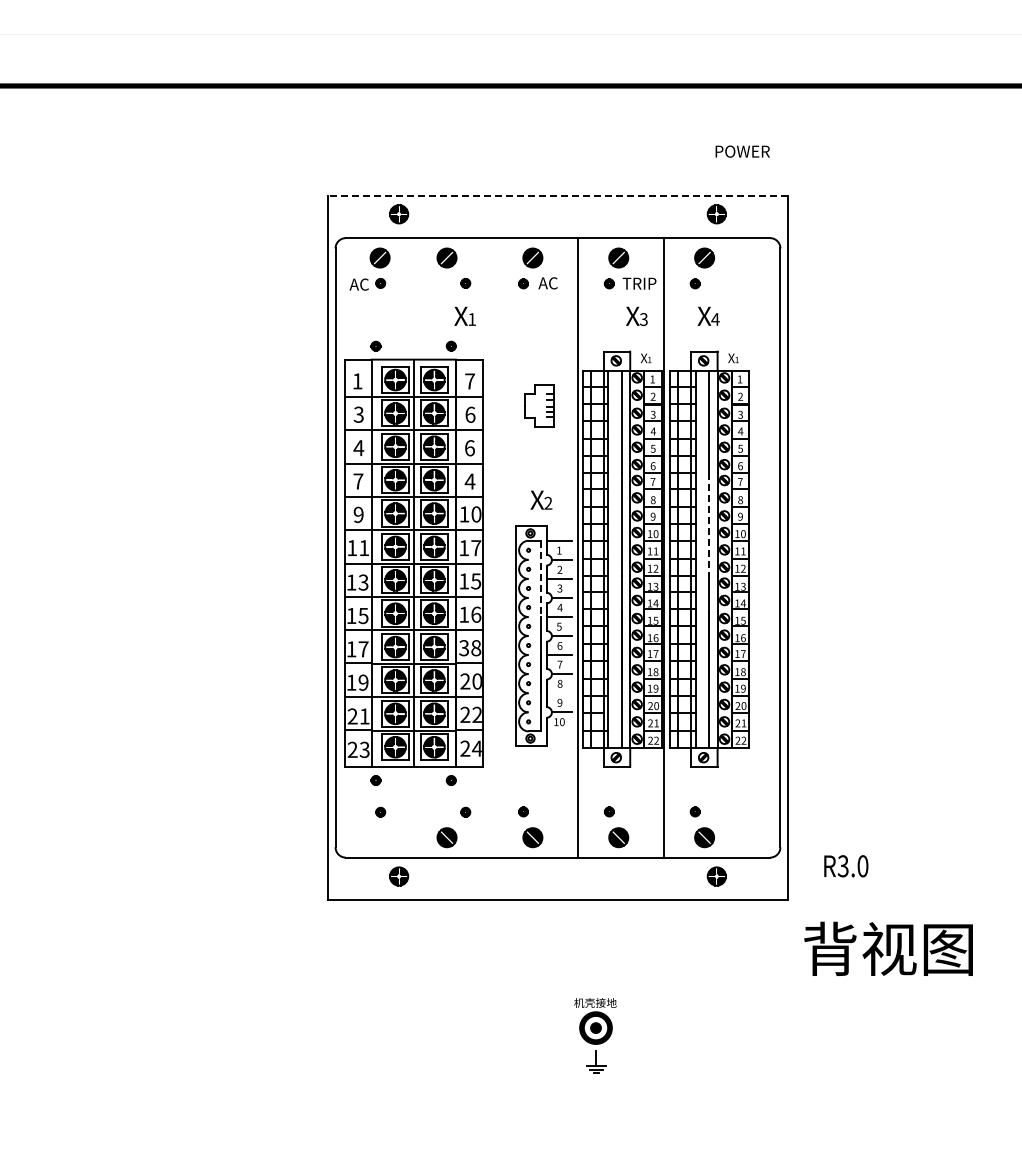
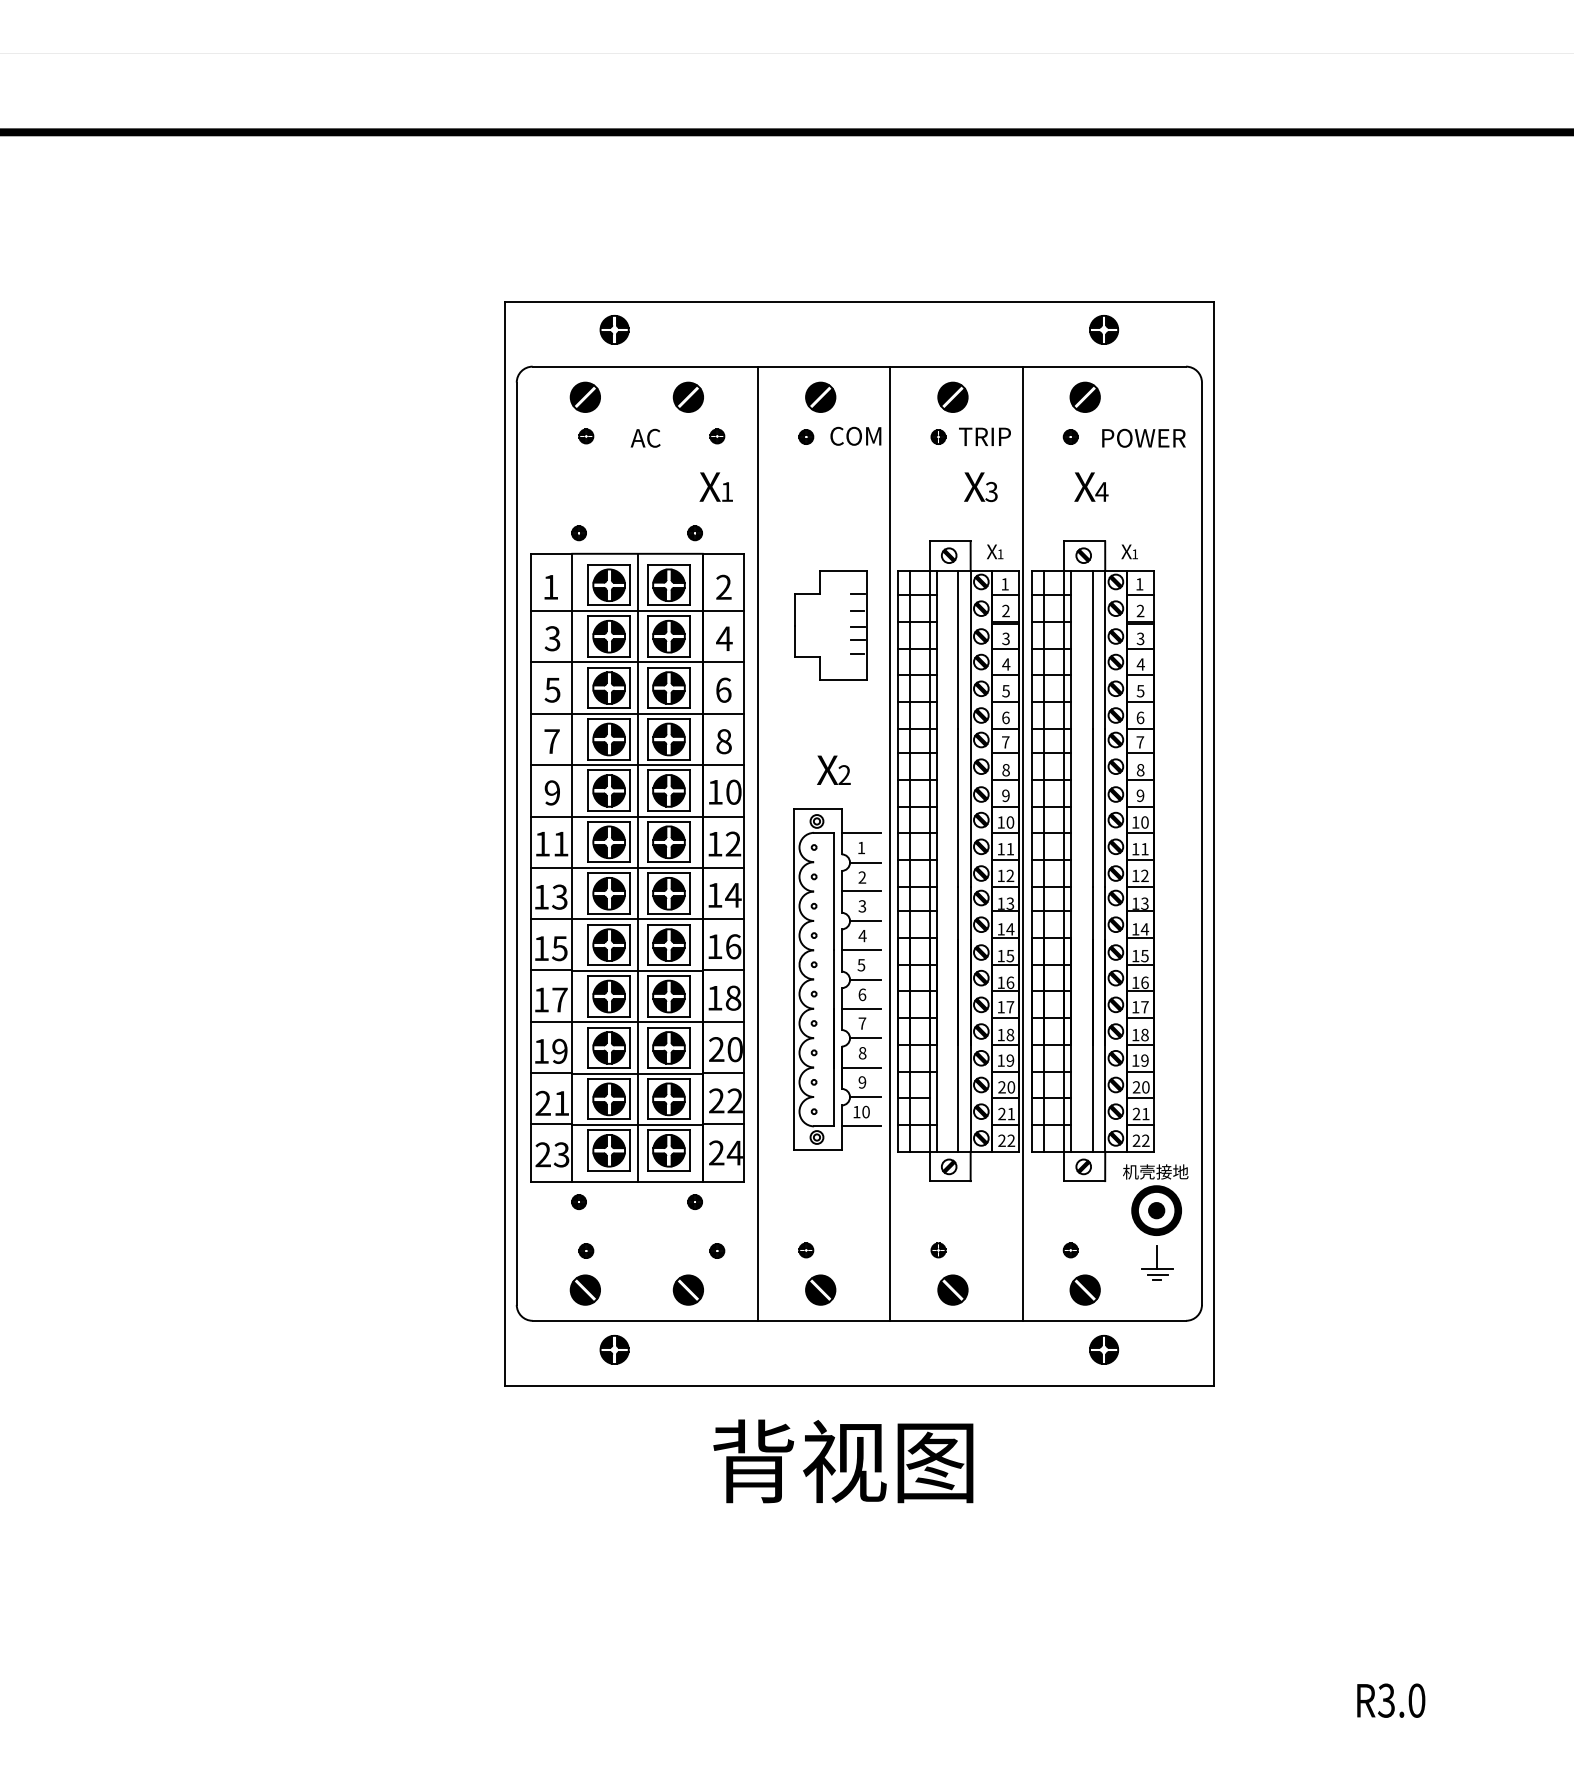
text: (742, 151) -> (1143, 438), moved
line: (557, 196) -> (858, 302), dashed -> solid
text: (555, 283) -> (855, 436), AC -> COM
text: (358, 284) -> (644, 438), moved
text: (470, 381) -> (724, 587), 7 -> 2
part: (539, 405) -> (830, 624), size x1.67
text: (470, 414) -> (724, 638), 6 -> 4
text: (358, 448) -> (552, 690), 4 -> 5
text: (469, 481) -> (723, 741), 4 -> 8
line: (709, 525) -> (1092, 809), dashed -> solid
line: (492, 547) -> (758, 843), added
text: (476, 548) -> (733, 844), 17 -> 12
line: (541, 579) -> (833, 892), dashed -> solid
text: (475, 581) -> (732, 895), 15 -> 14
text: (463, 648) -> (713, 998), 38 -> 18
line: (558, 693) -> (860, 1068), added
line: (558, 731) -> (860, 1126), added
part: (379, 837) -> (584, 1289), added
text: (846, 866) -> (1391, 1701), moved
text: (888, 948) -> (843, 1460), moved
part: (595, 1035) -> (1155, 1222), moved

